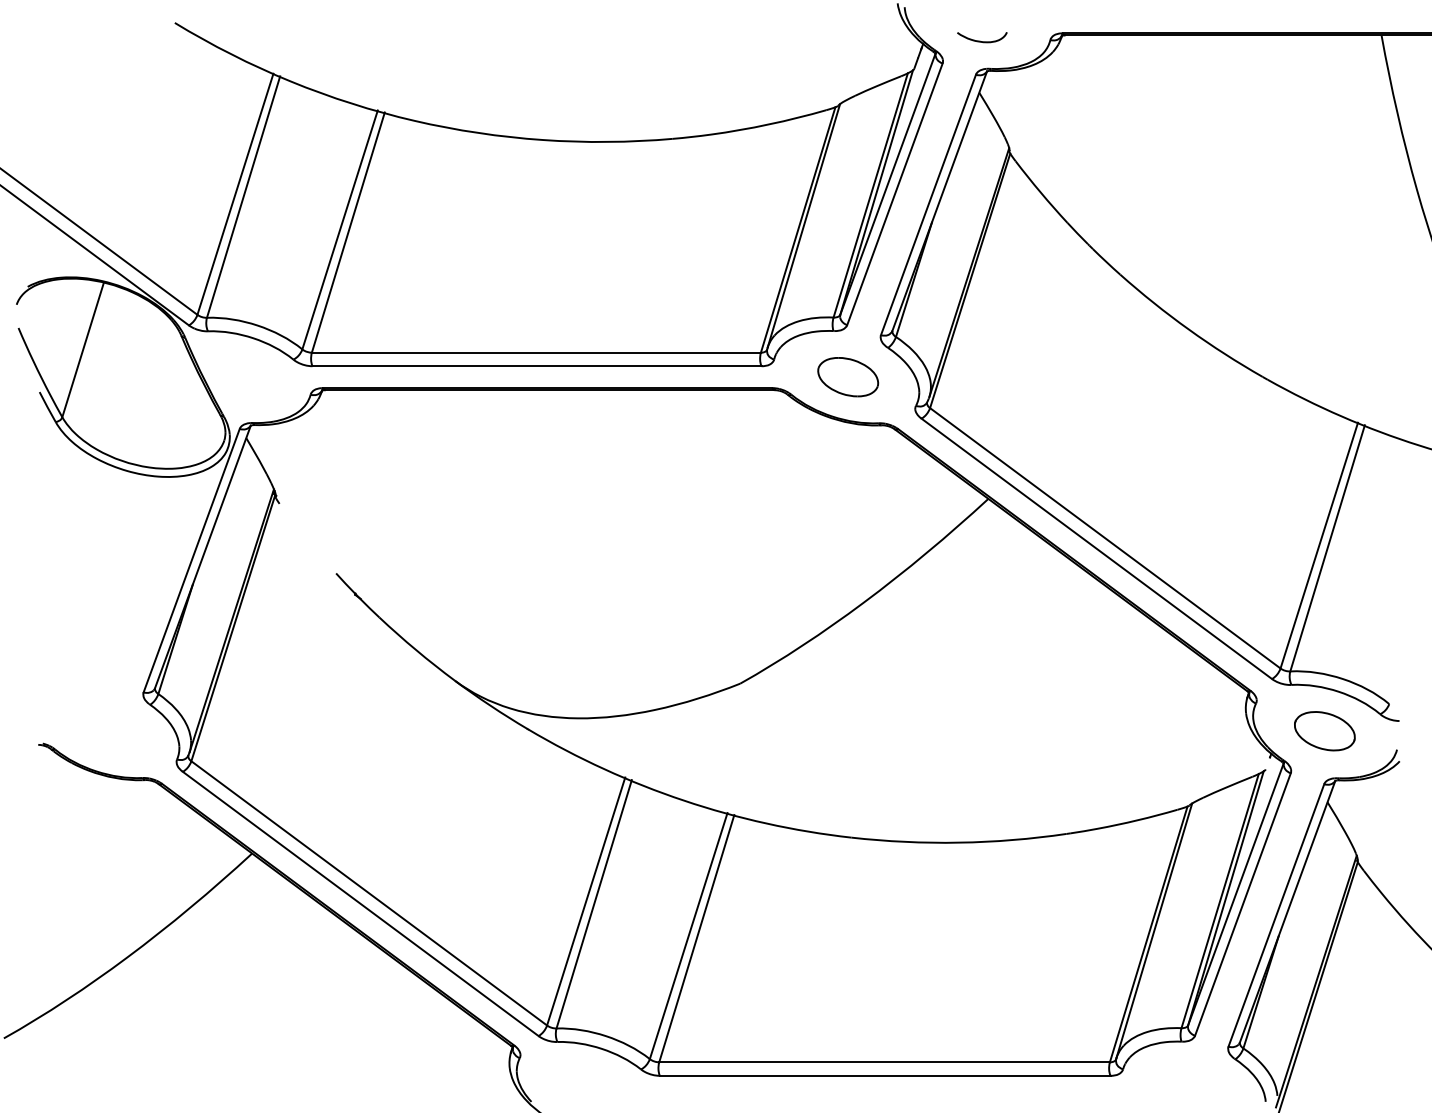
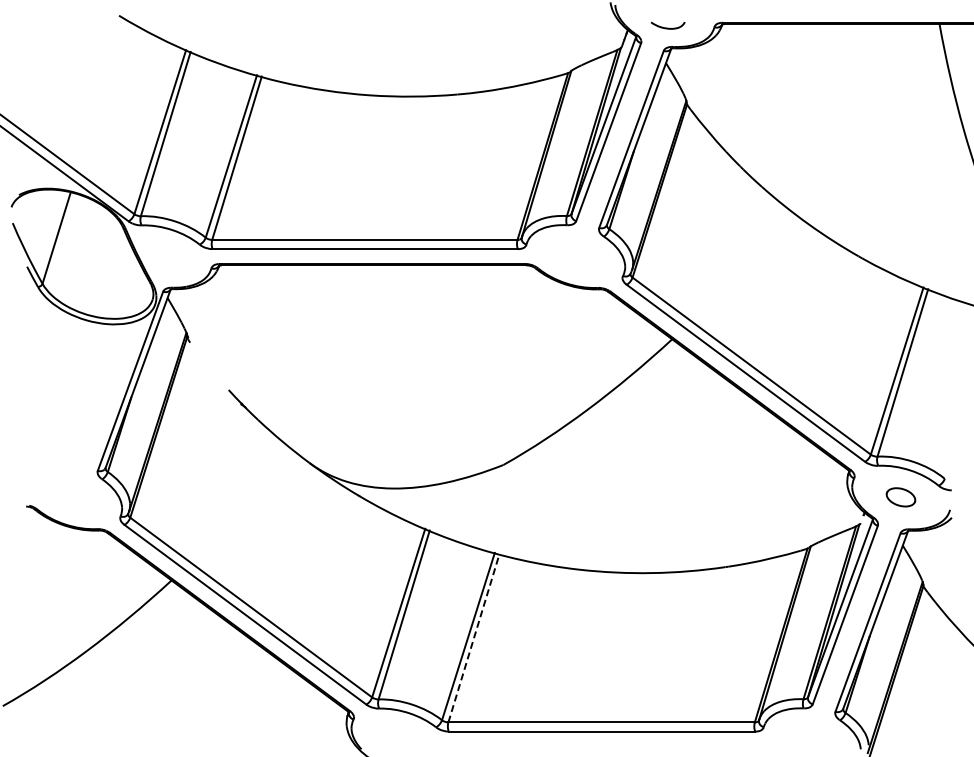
part: (847, 377) -> (576, 256), removed
part: (1324, 731) -> (900, 497), size x0.7
line: (696, 938) -> (473, 638), solid -> dashed

